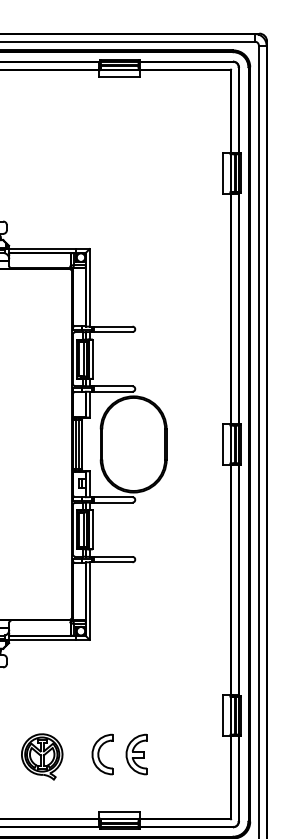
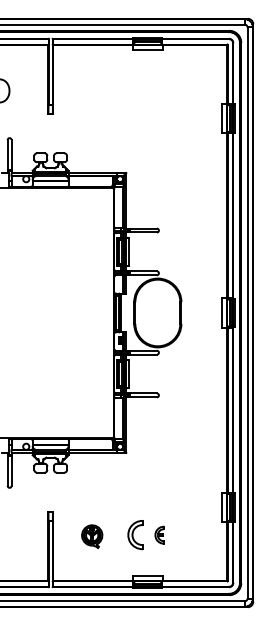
part: (136, 755) -> (159, 535), size x0.6
part: (41, 756) -> (91, 536), size x0.7

